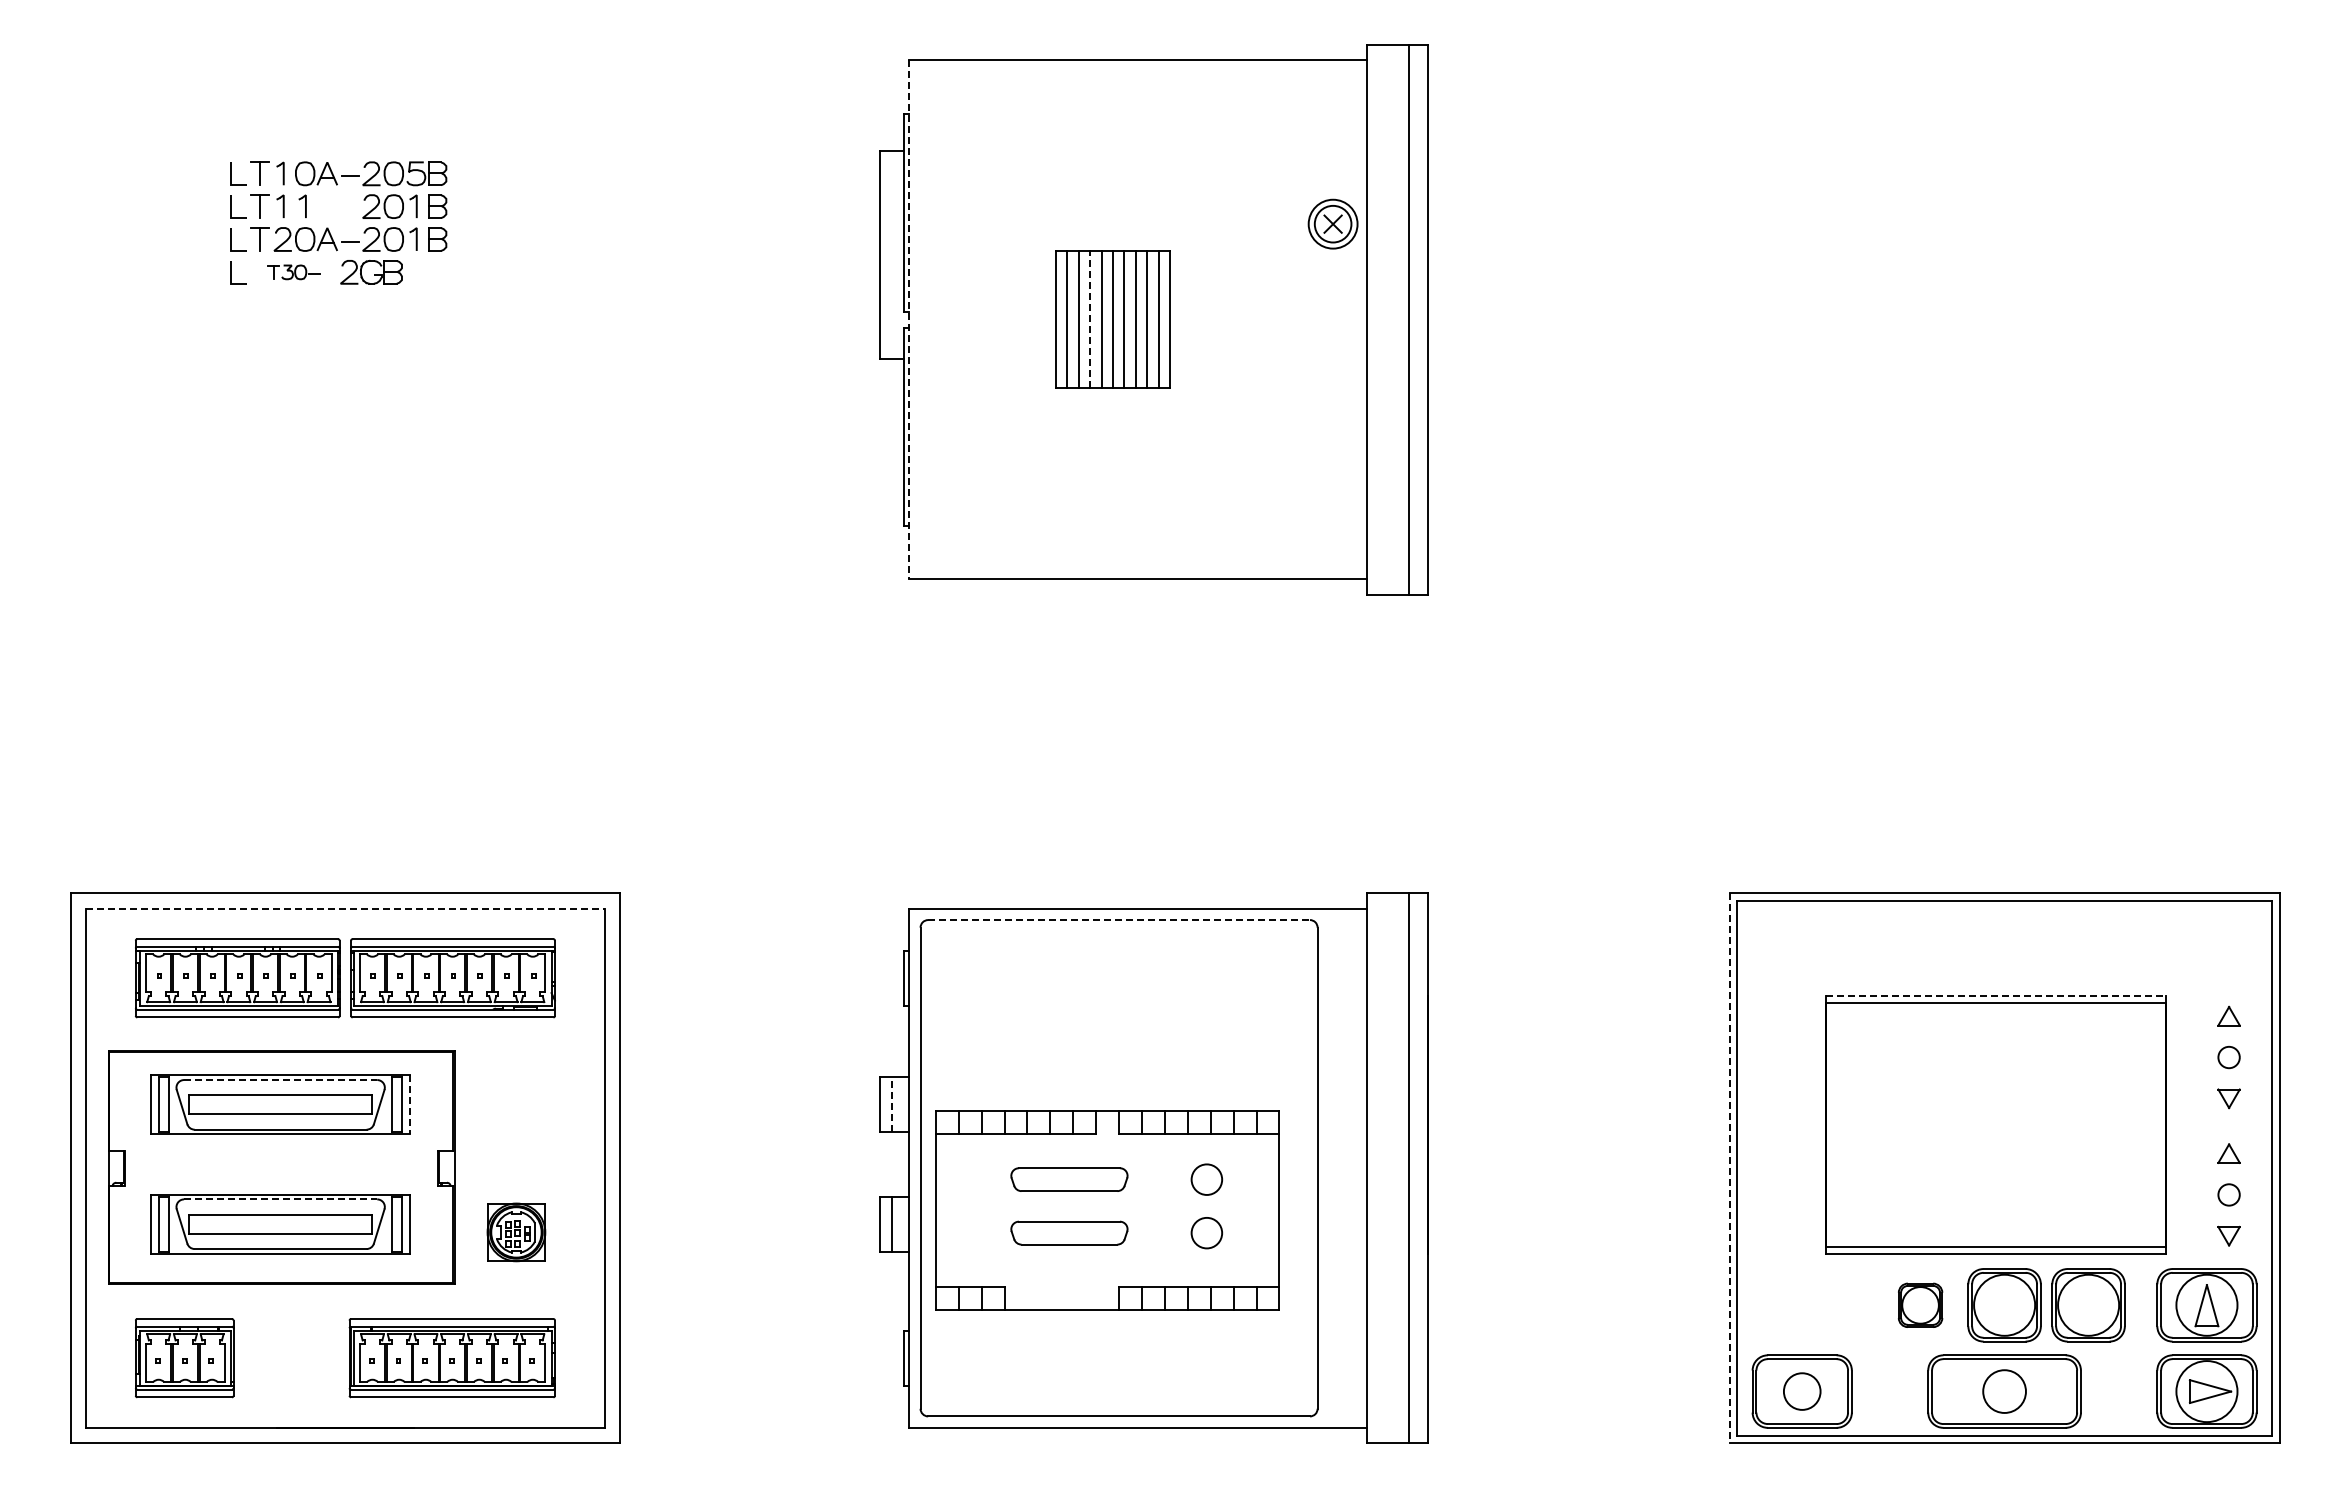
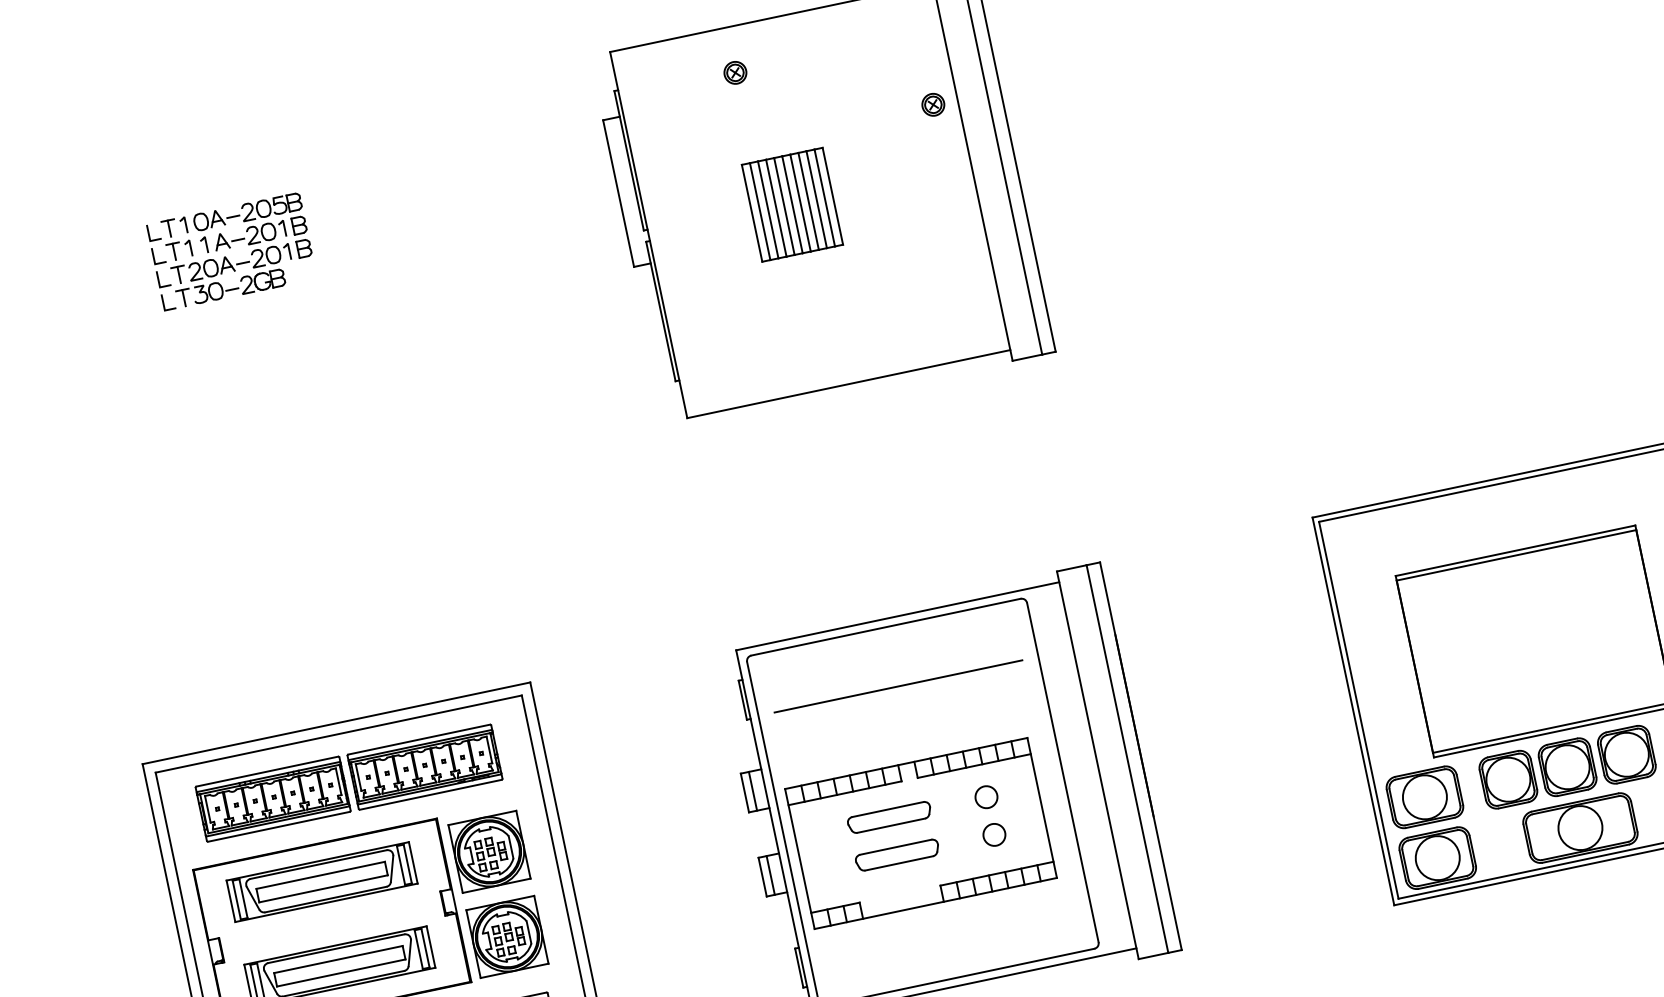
part: (1073, 124) -> (735, 73), added
part: (337, 206) -> (228, 240), added
part: (1332, 224) -> (933, 105), size x0.62
part: (293, 272) -> (207, 293), size x1.67
line: (909, 319) -> (648, 234), dashed -> solid
line: (1090, 319) -> (776, 207), dashed -> solid
line: (345, 908) -> (338, 733), dashed -> solid
line: (1119, 920) -> (886, 627), dashed -> solid
line: (1995, 996) -> (1515, 550), dashed -> solid
line: (1118, 1004) -> (898, 686), added
line: (280, 1080) -> (318, 864), dashed -> solid
line: (891, 1104) -> (752, 791), dashed -> solid
line: (409, 1105) -> (413, 863), dashed -> solid
part: (516, 1111) -> (489, 851), added
line: (1729, 1168) -> (1353, 711), dashed -> solid
line: (280, 1199) -> (336, 948), dashed -> solid
part: (516, 1232) -> (507, 937), size x1.67
part: (1801, 1305) -> (1424, 797), added
part: (1920, 1305) -> (1508, 779), size x1.67
circle: (1801, 1391) -> (1437, 858), size x1.67
circle: (2004, 1391) -> (1580, 828), size x1.43

